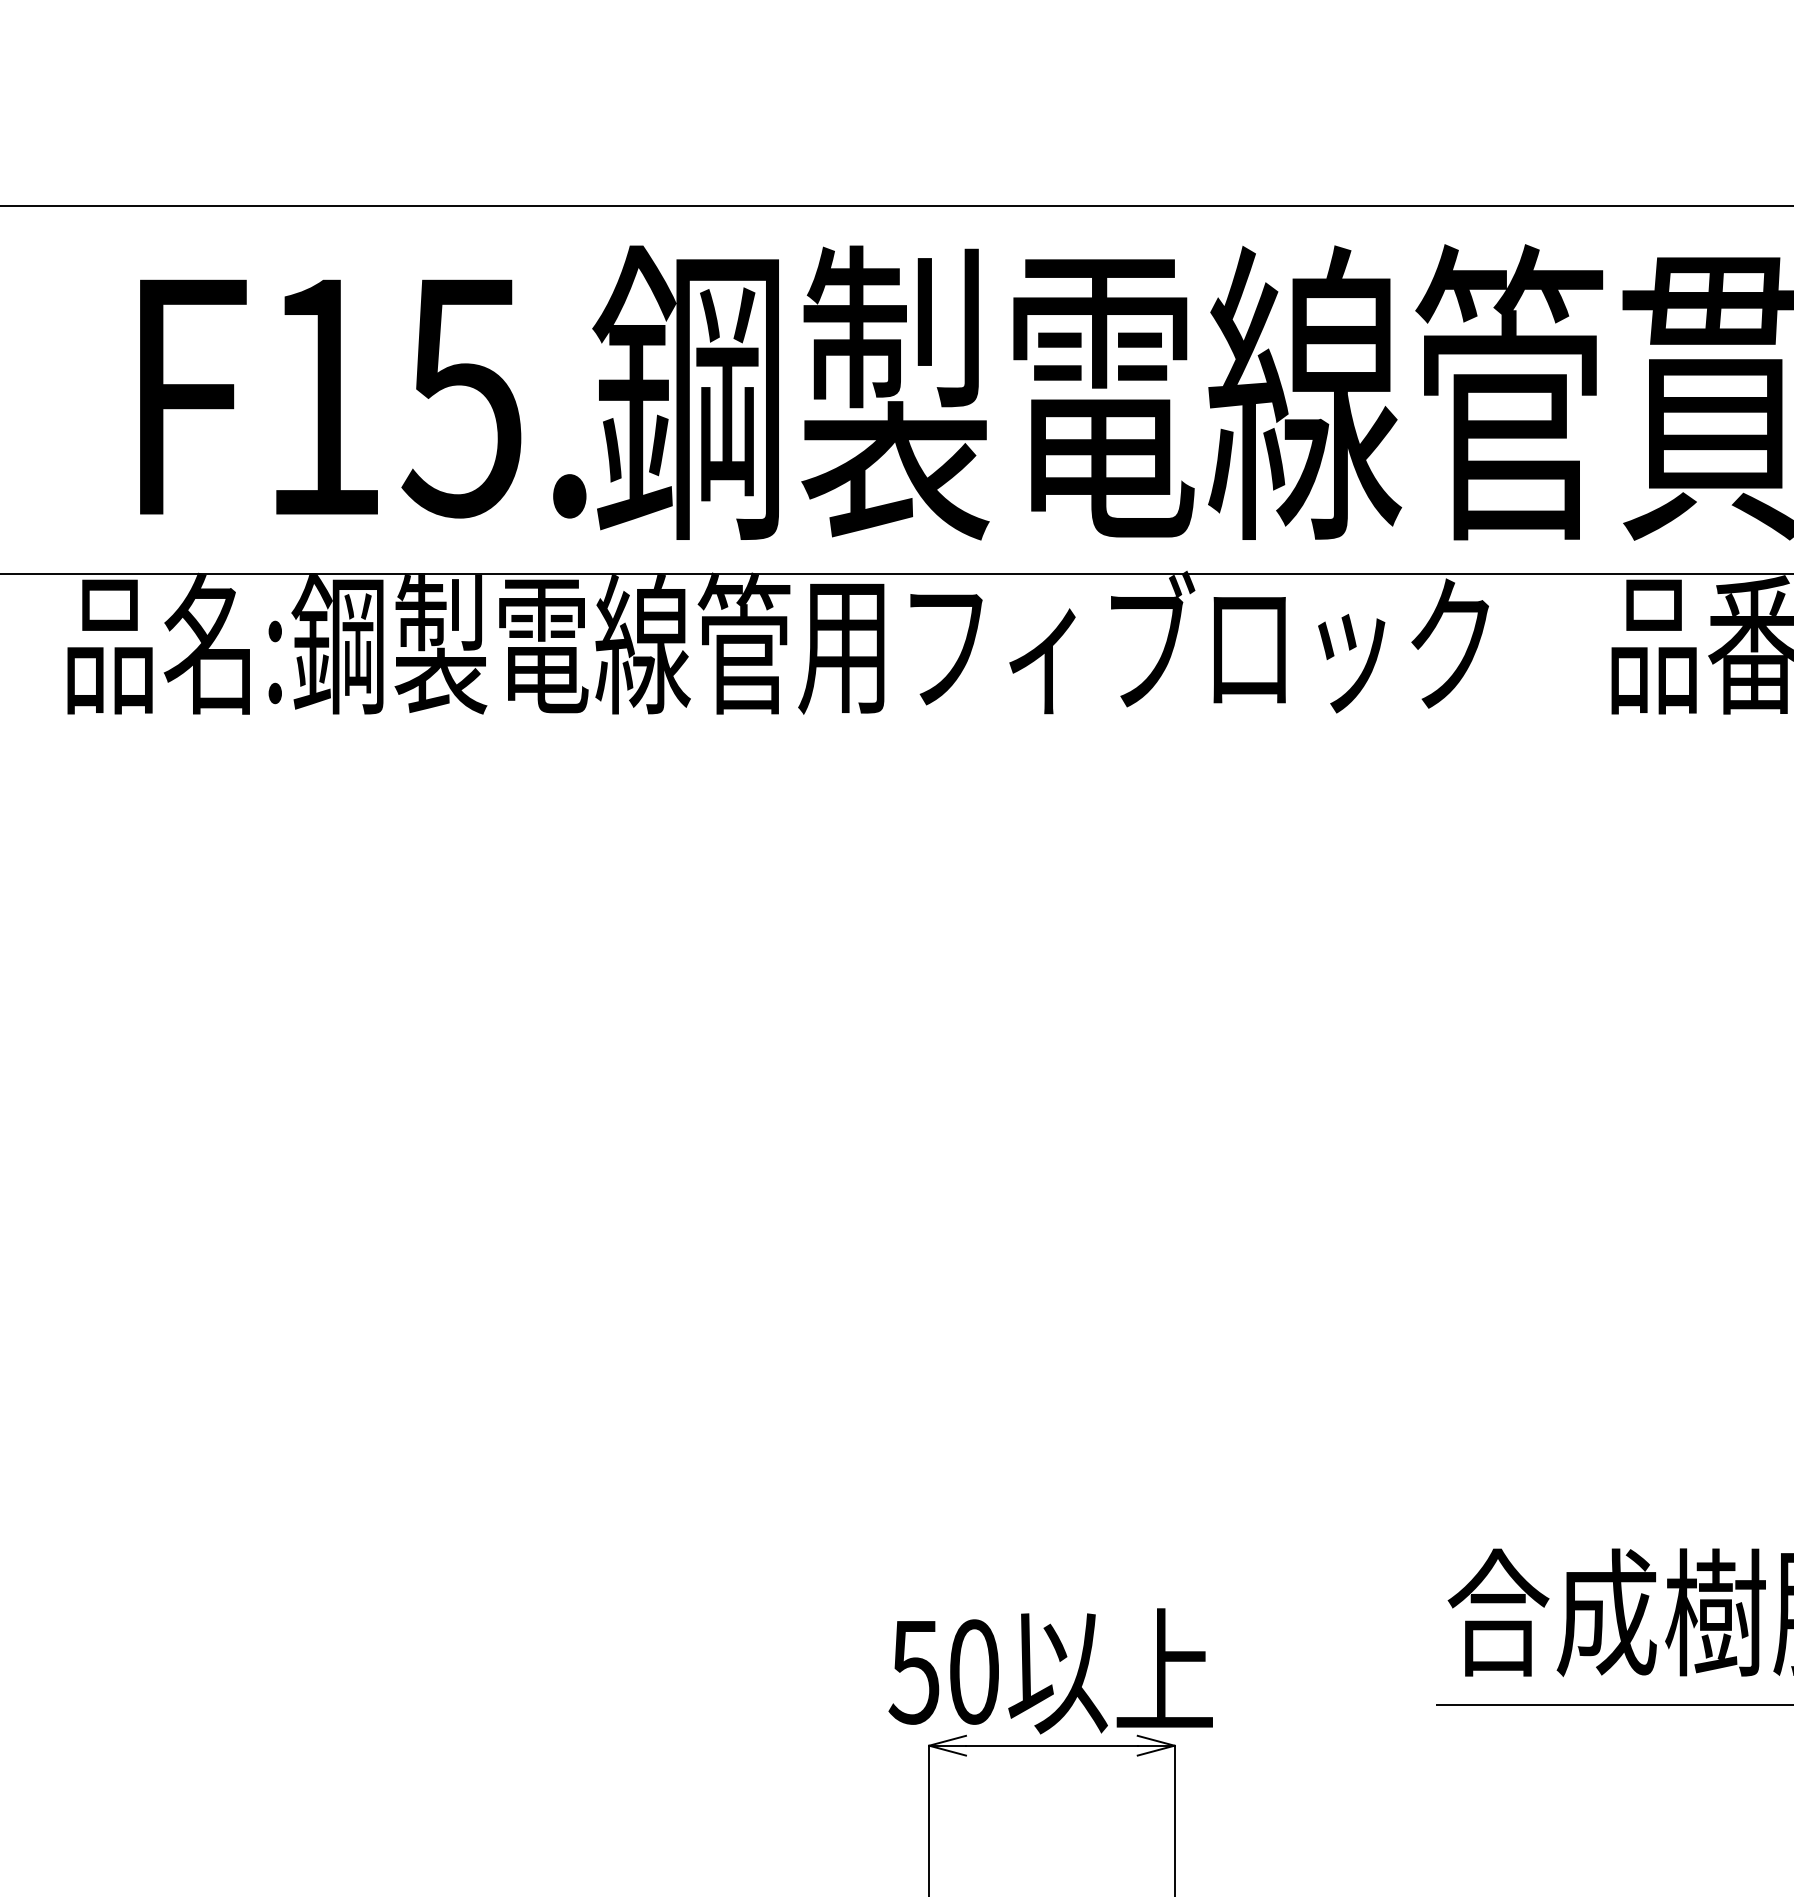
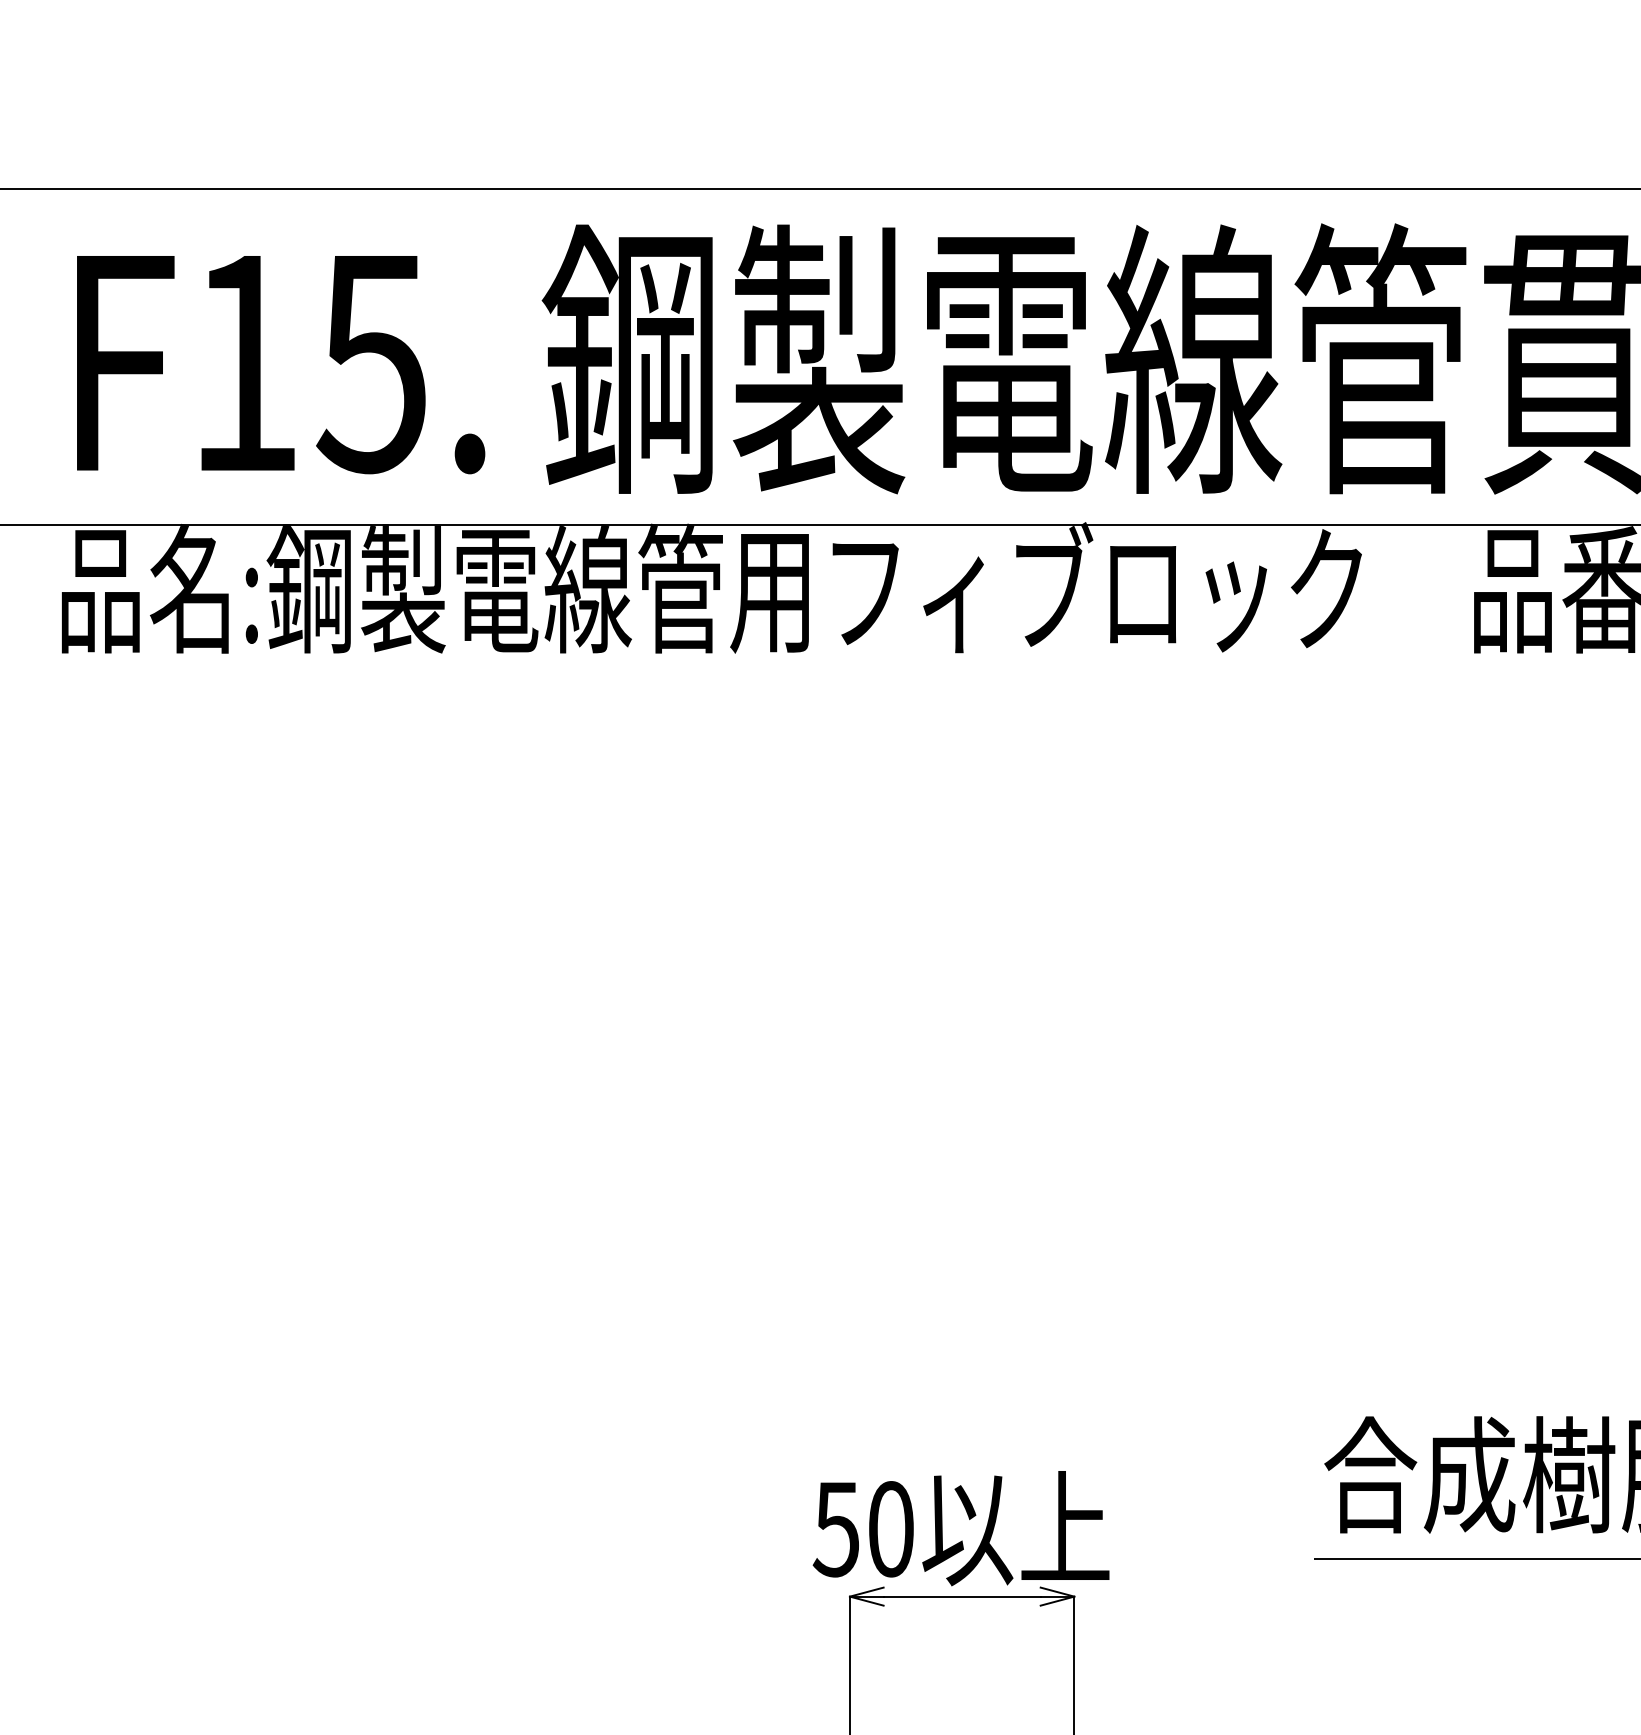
text: (363, 398) -> (281, 364), moved

